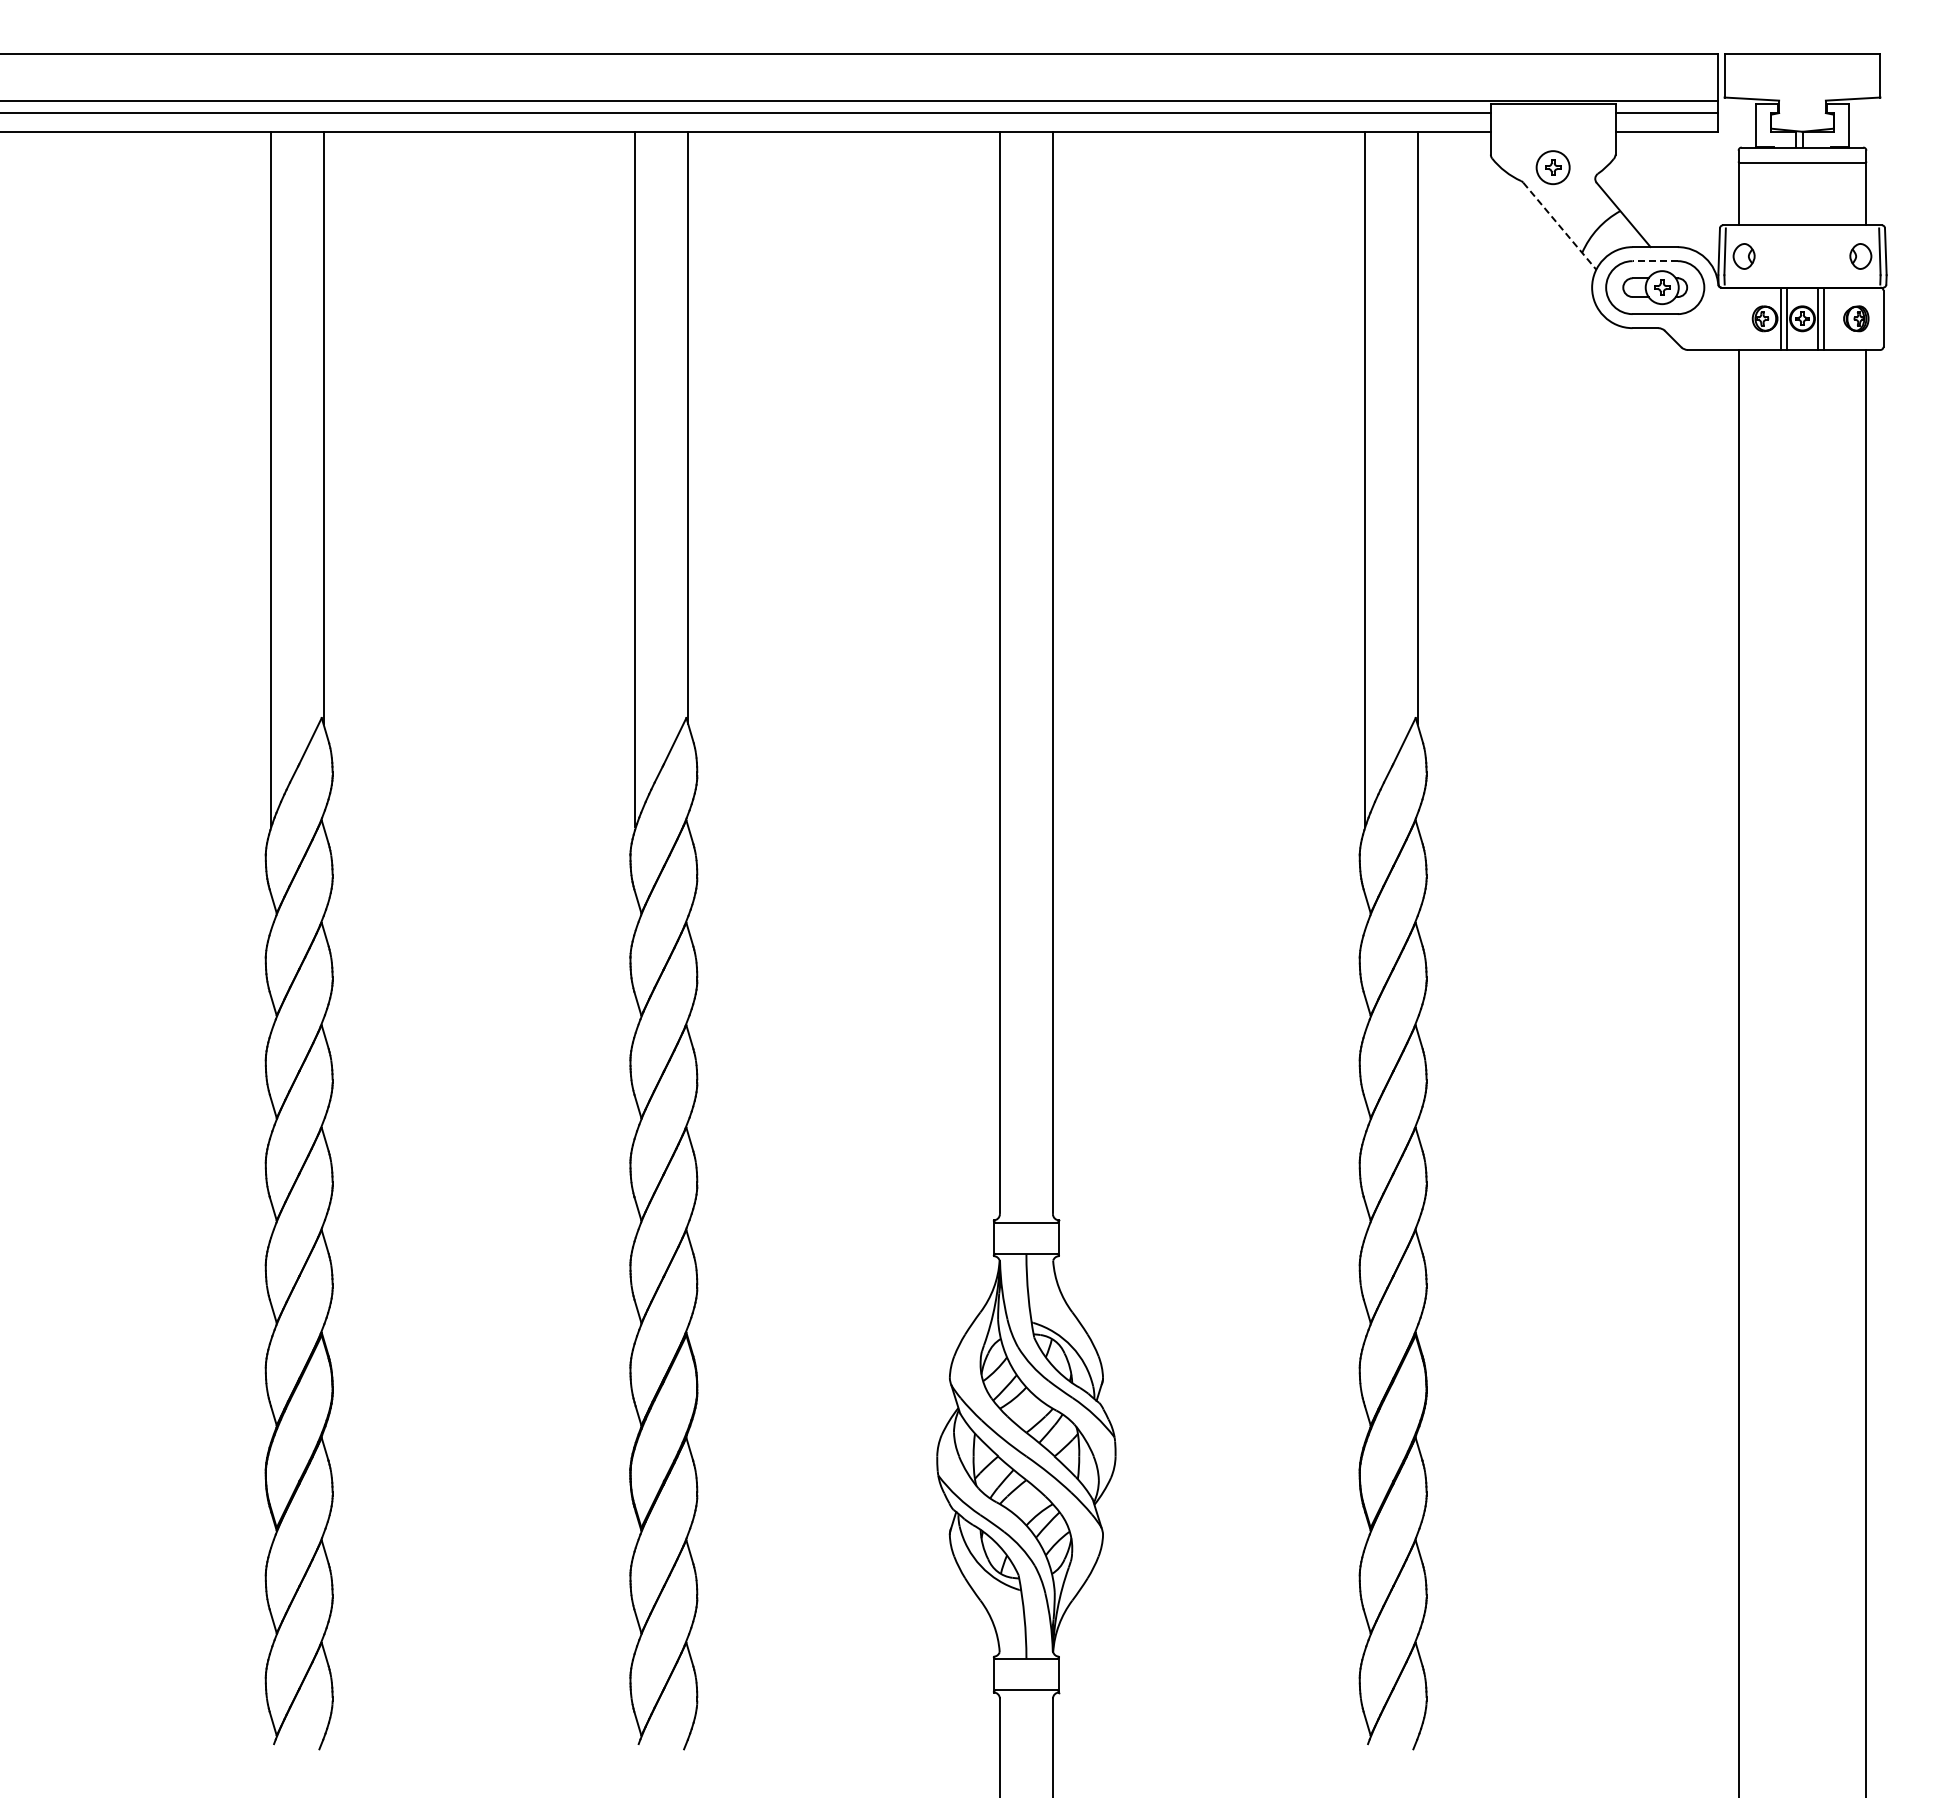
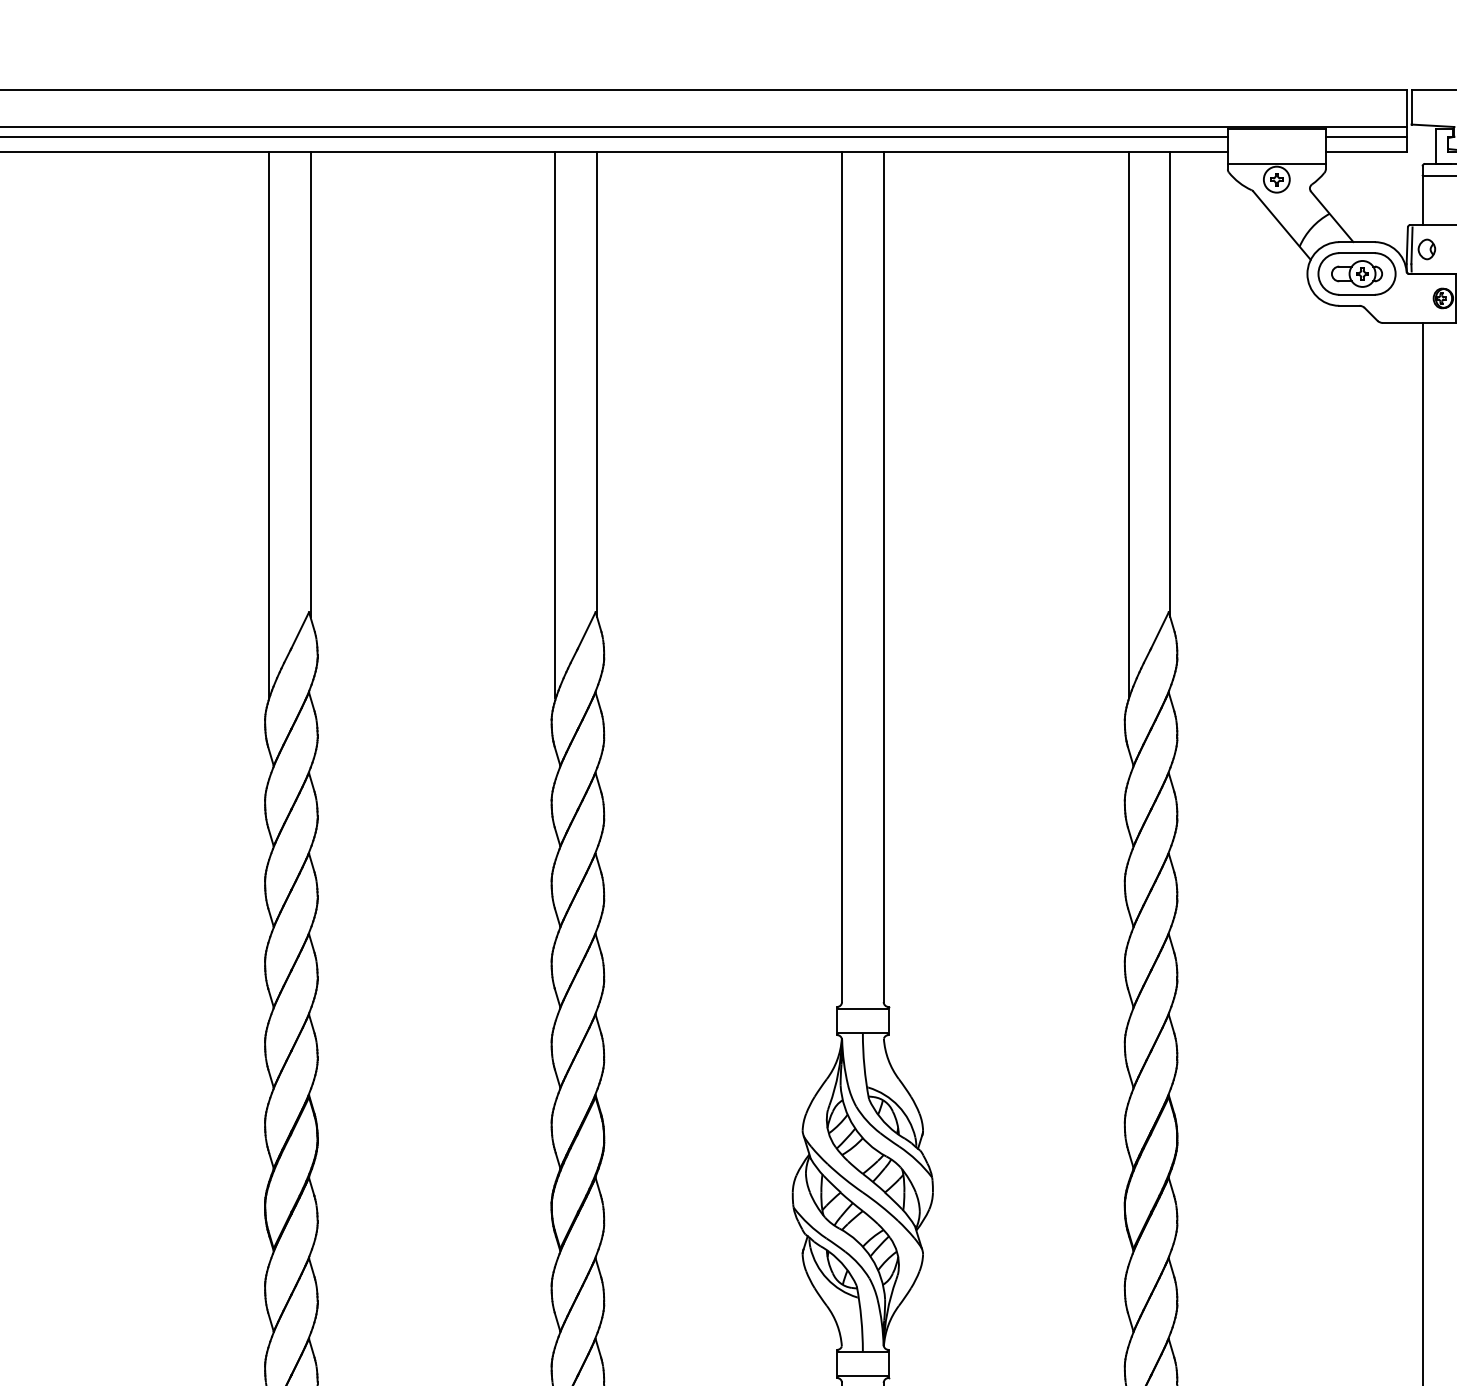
line: (1552, 147) -> (1276, 163), added
line: (1559, 226) -> (1281, 225), dashed -> solid
line: (1655, 261) -> (1357, 253), dashed -> solid

